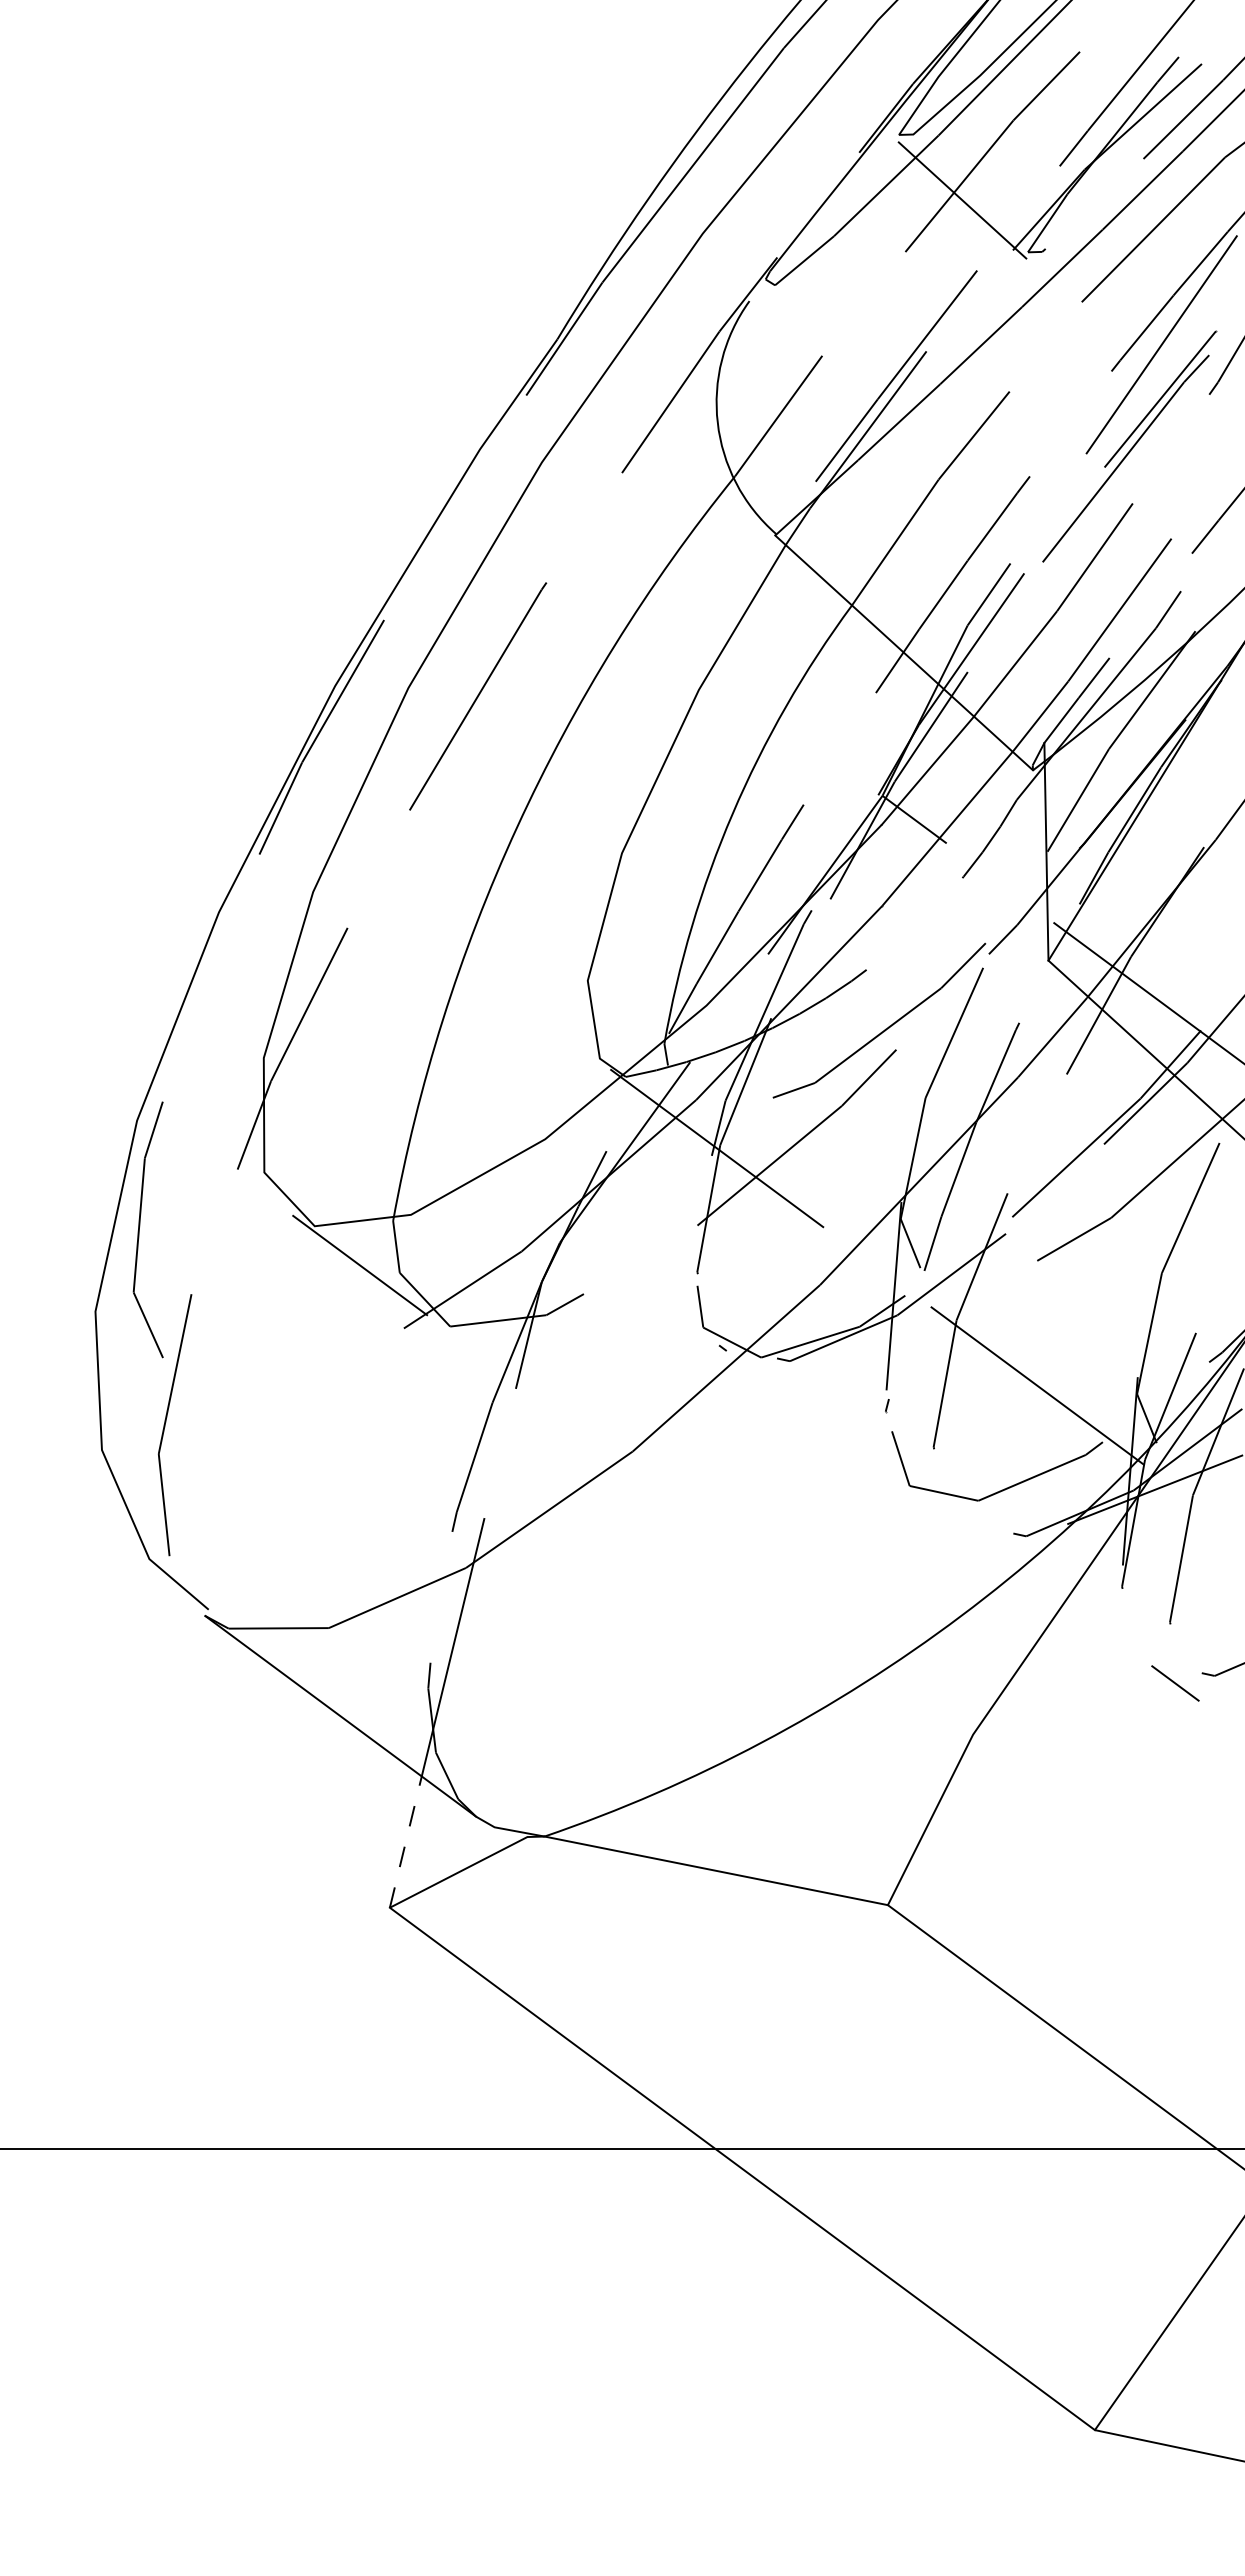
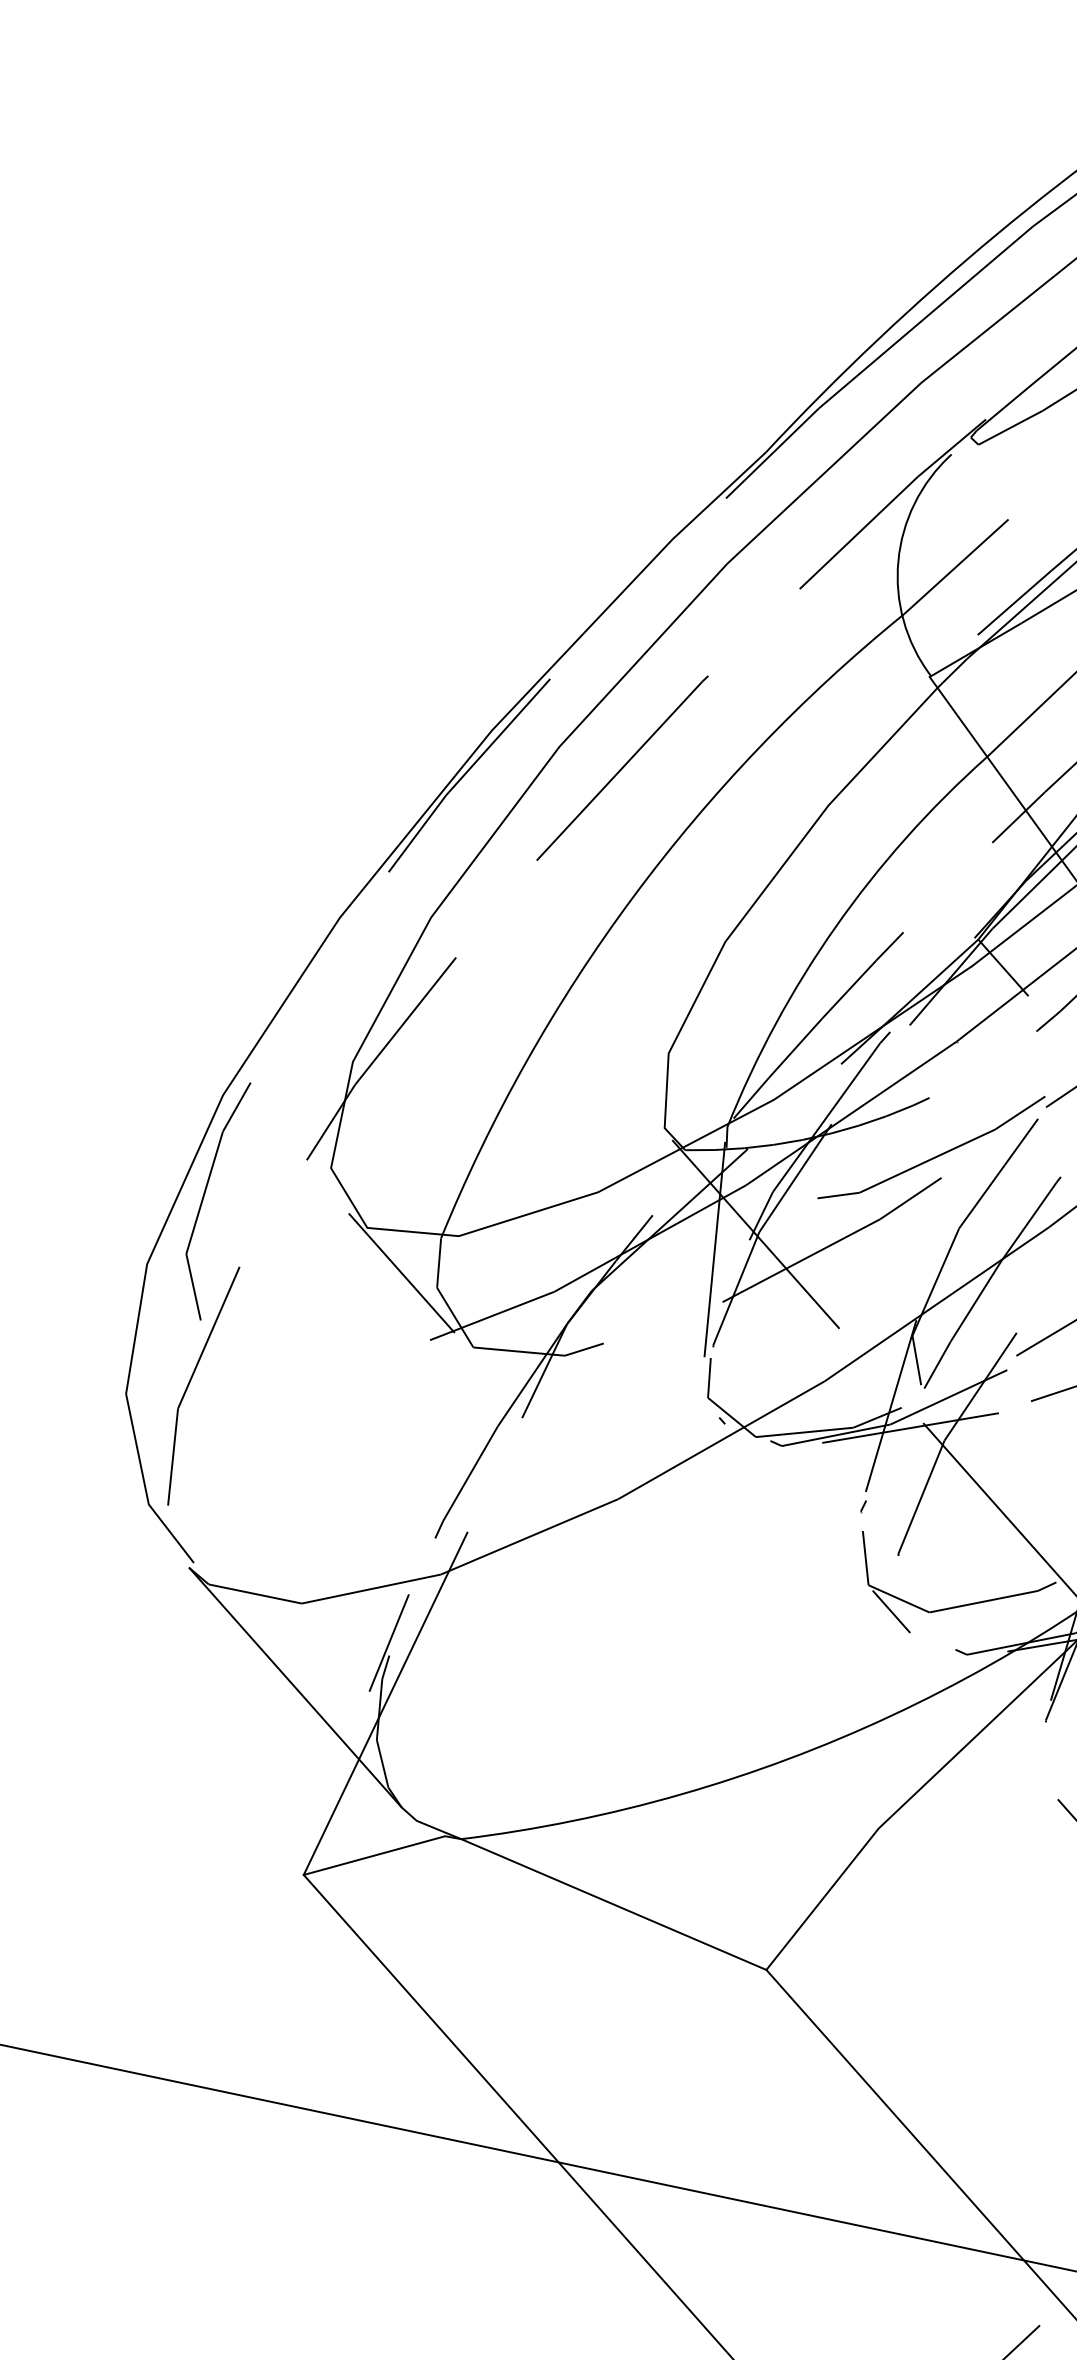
line: (677, 1172) -> (714, 1248), added
line: (918, 1314) -> (910, 1427), added
line: (939, 1508) -> (891, 1611), added
line: (427, 1649) -> (389, 1642), added
line: (405, 1842) -> (331, 1817), dashed -> solid

